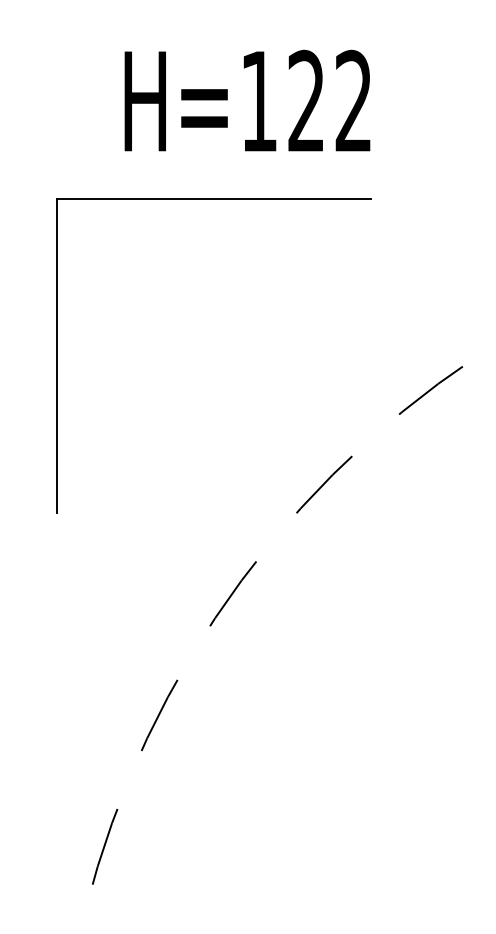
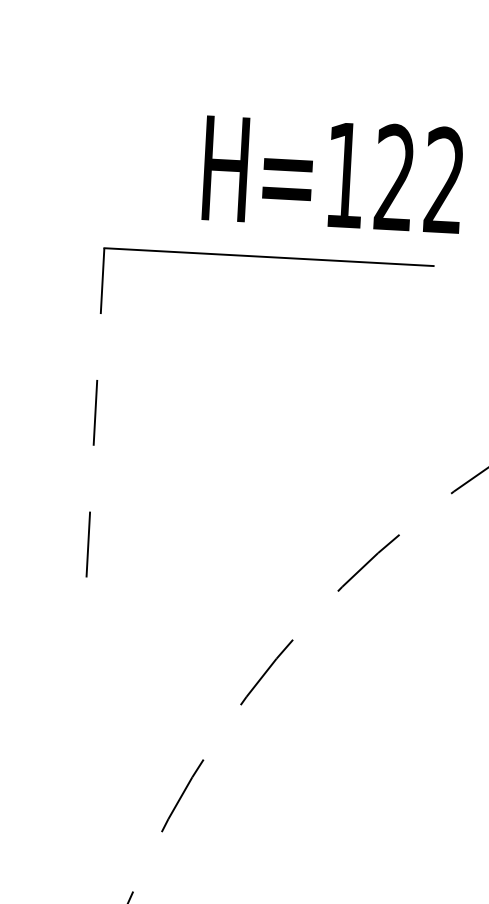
text: (247, 100) -> (333, 173), moved
line: (56, 355) -> (94, 412), solid -> dashed

